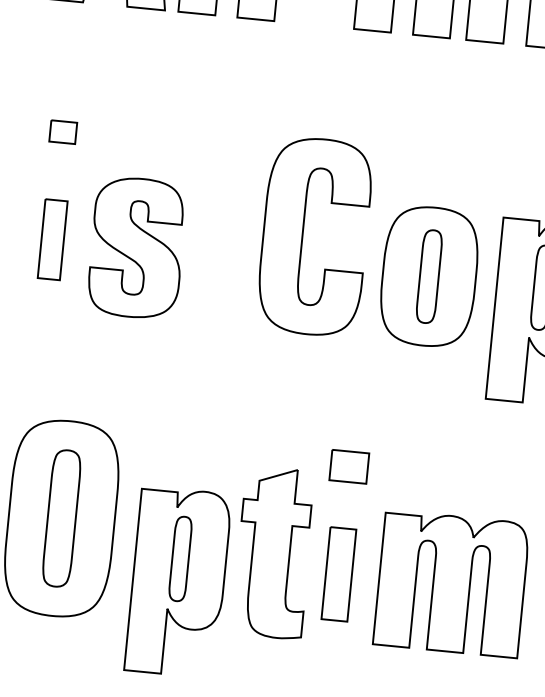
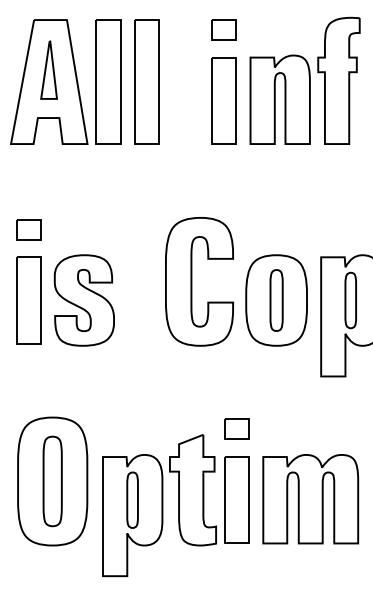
part: (62, 131) -> (28, 229), size x1.43
part: (51, 239) -> (28, 300), size x1.67
part: (338, 573) -> (236, 499), size x1.43

